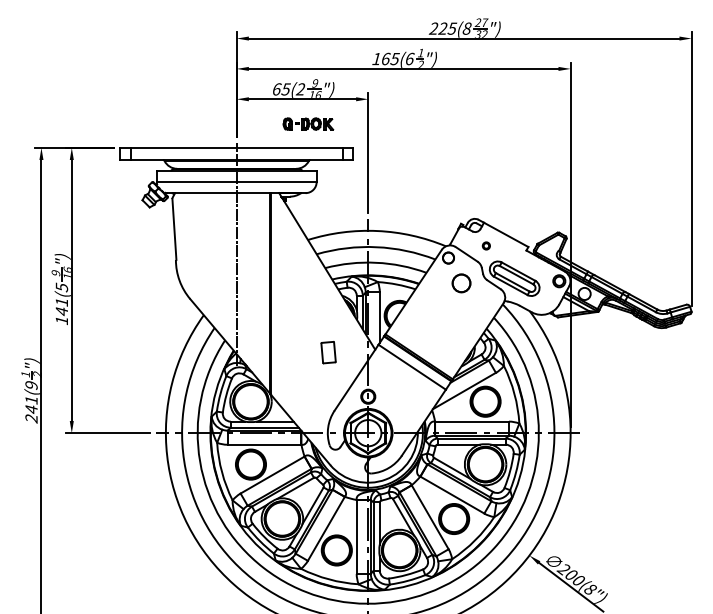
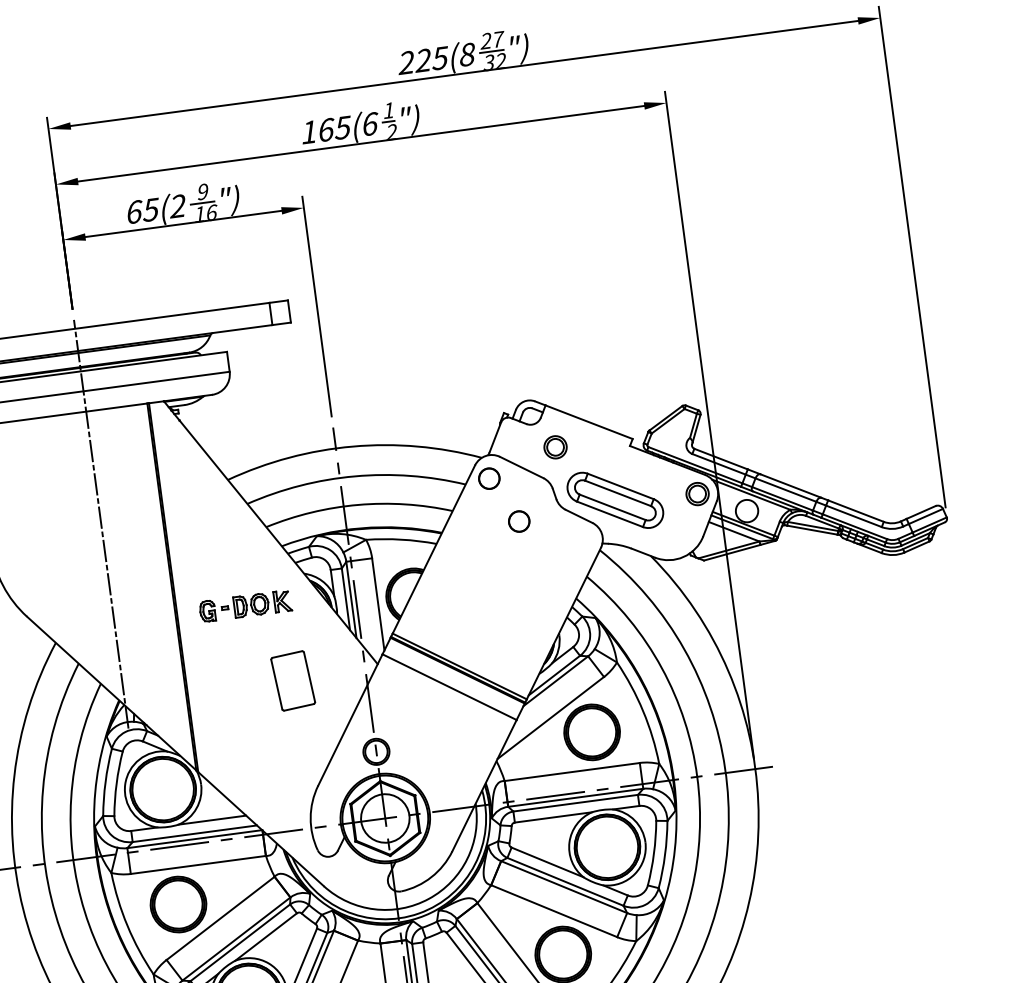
part: (308, 123) -> (245, 605), moved
circle: (486, 245) -> (555, 446), size x1.67
circle: (461, 282) -> (519, 520), size x0.62
part: (328, 352) -> (292, 680), size x1.43

